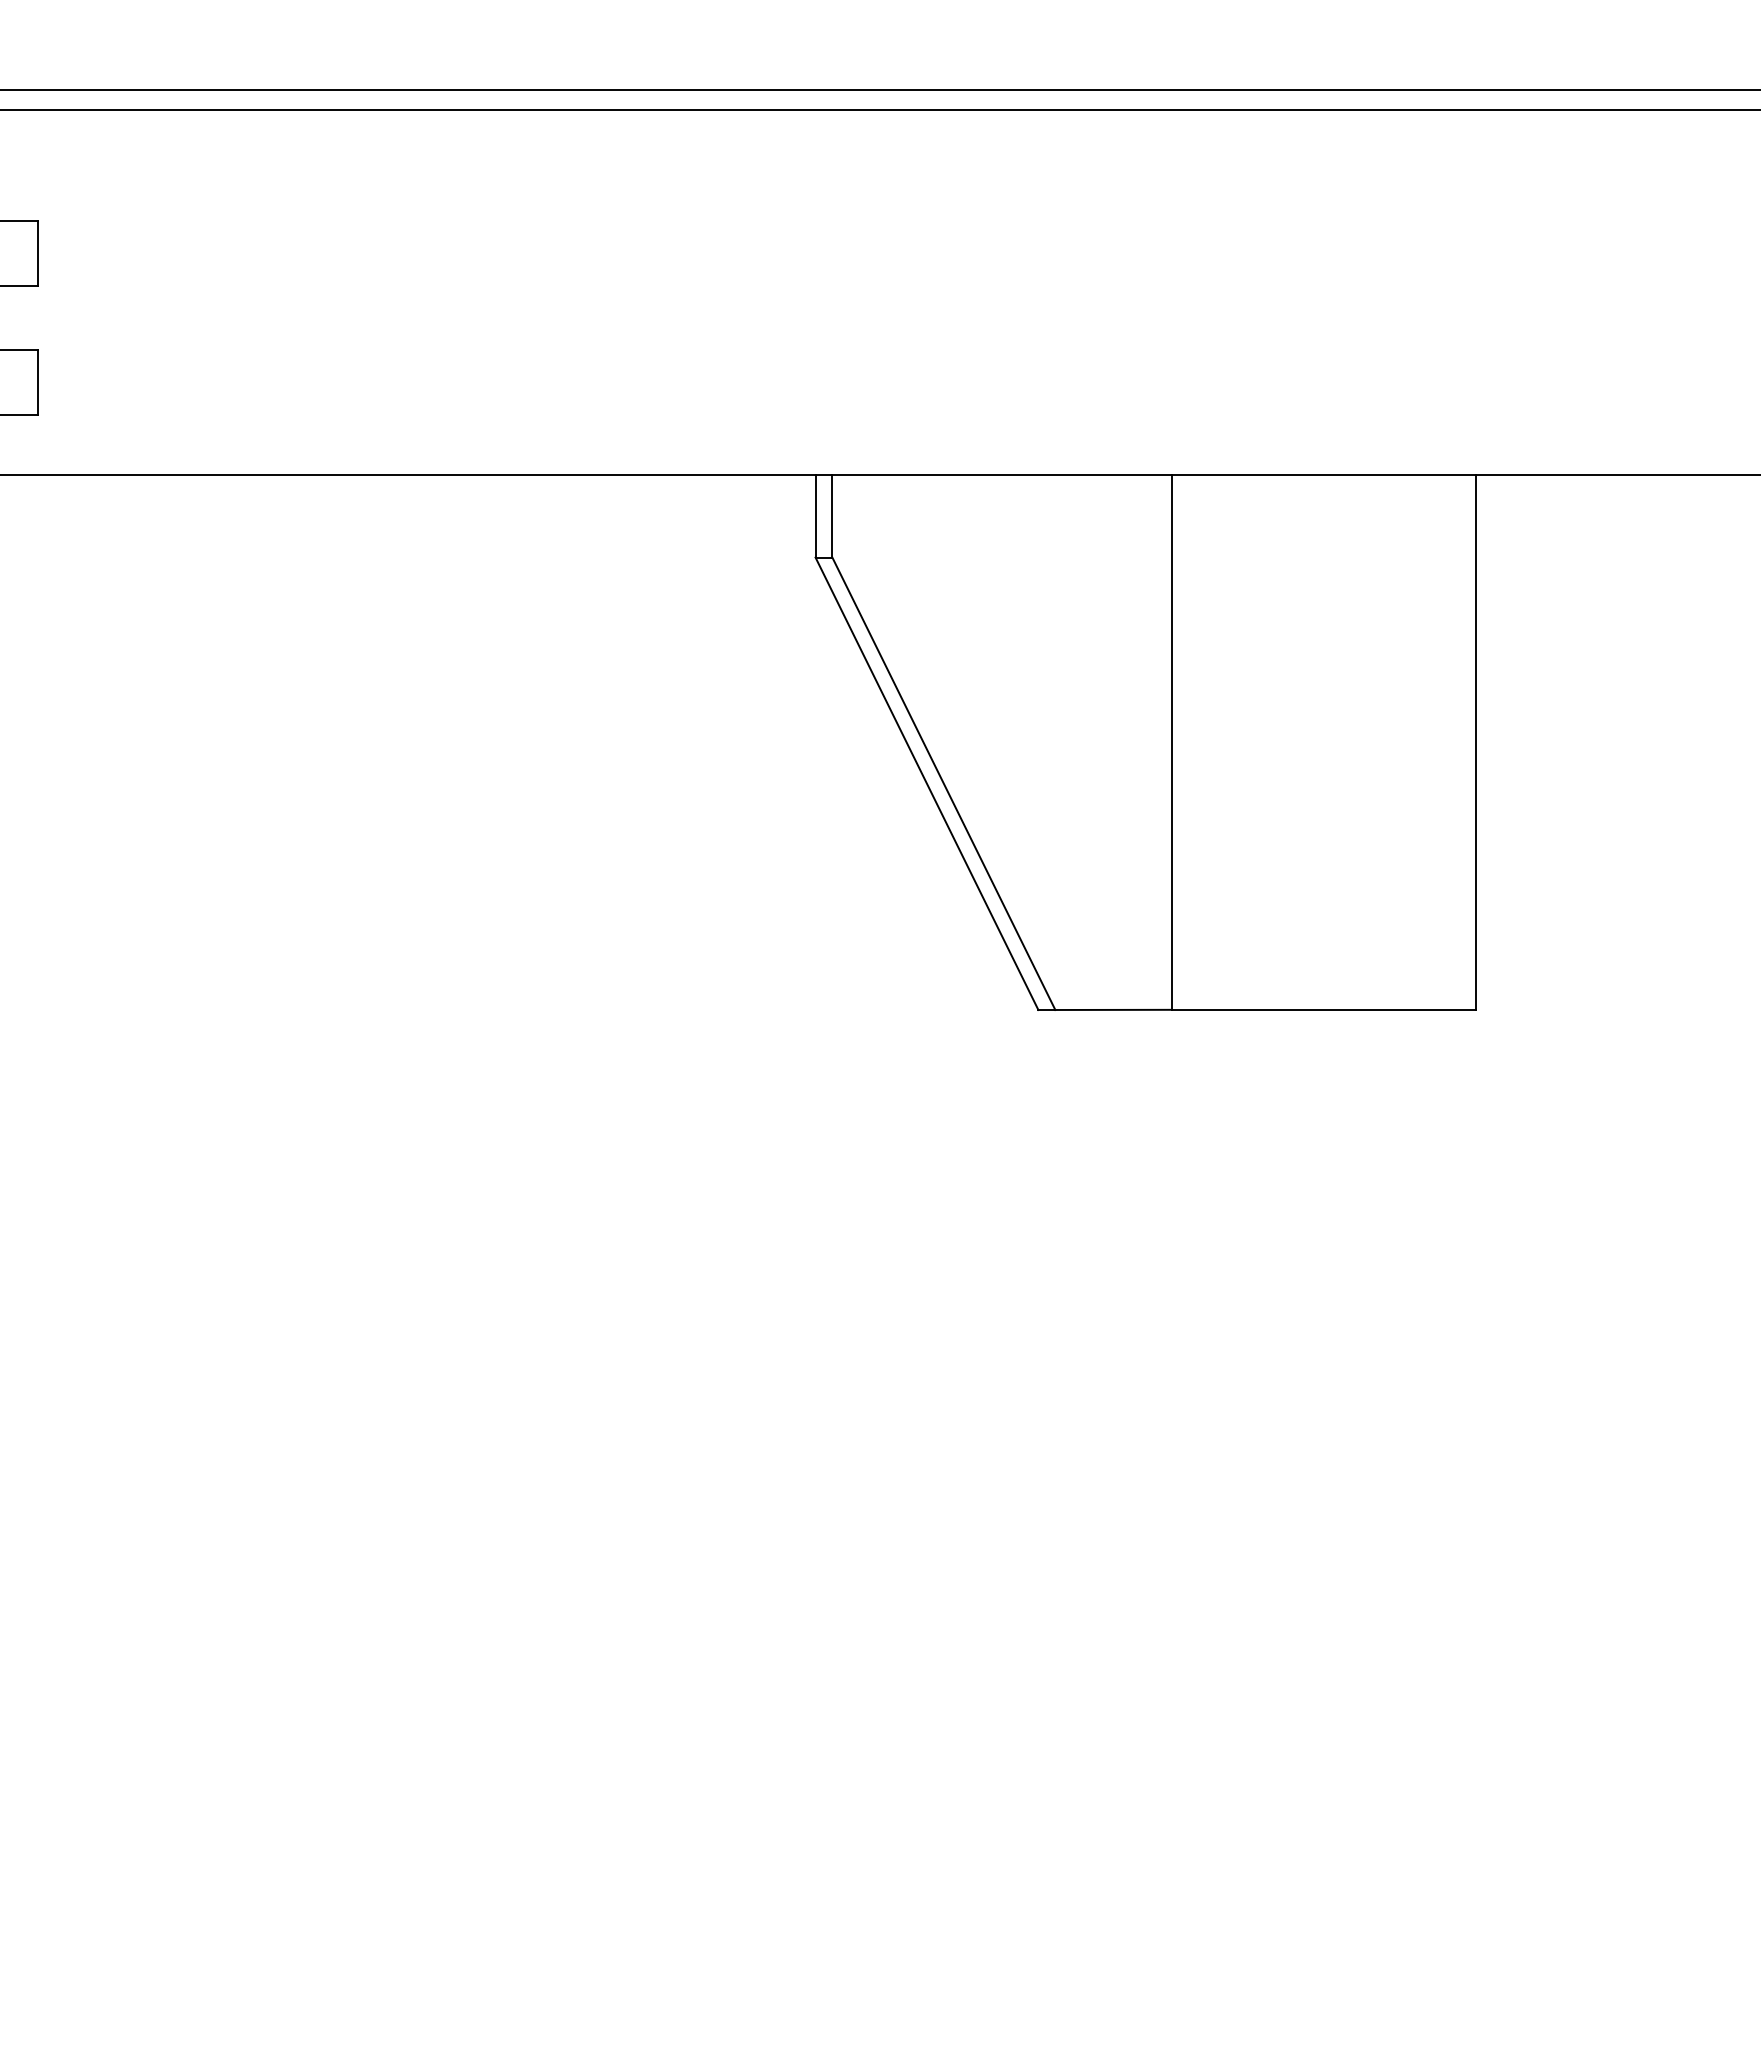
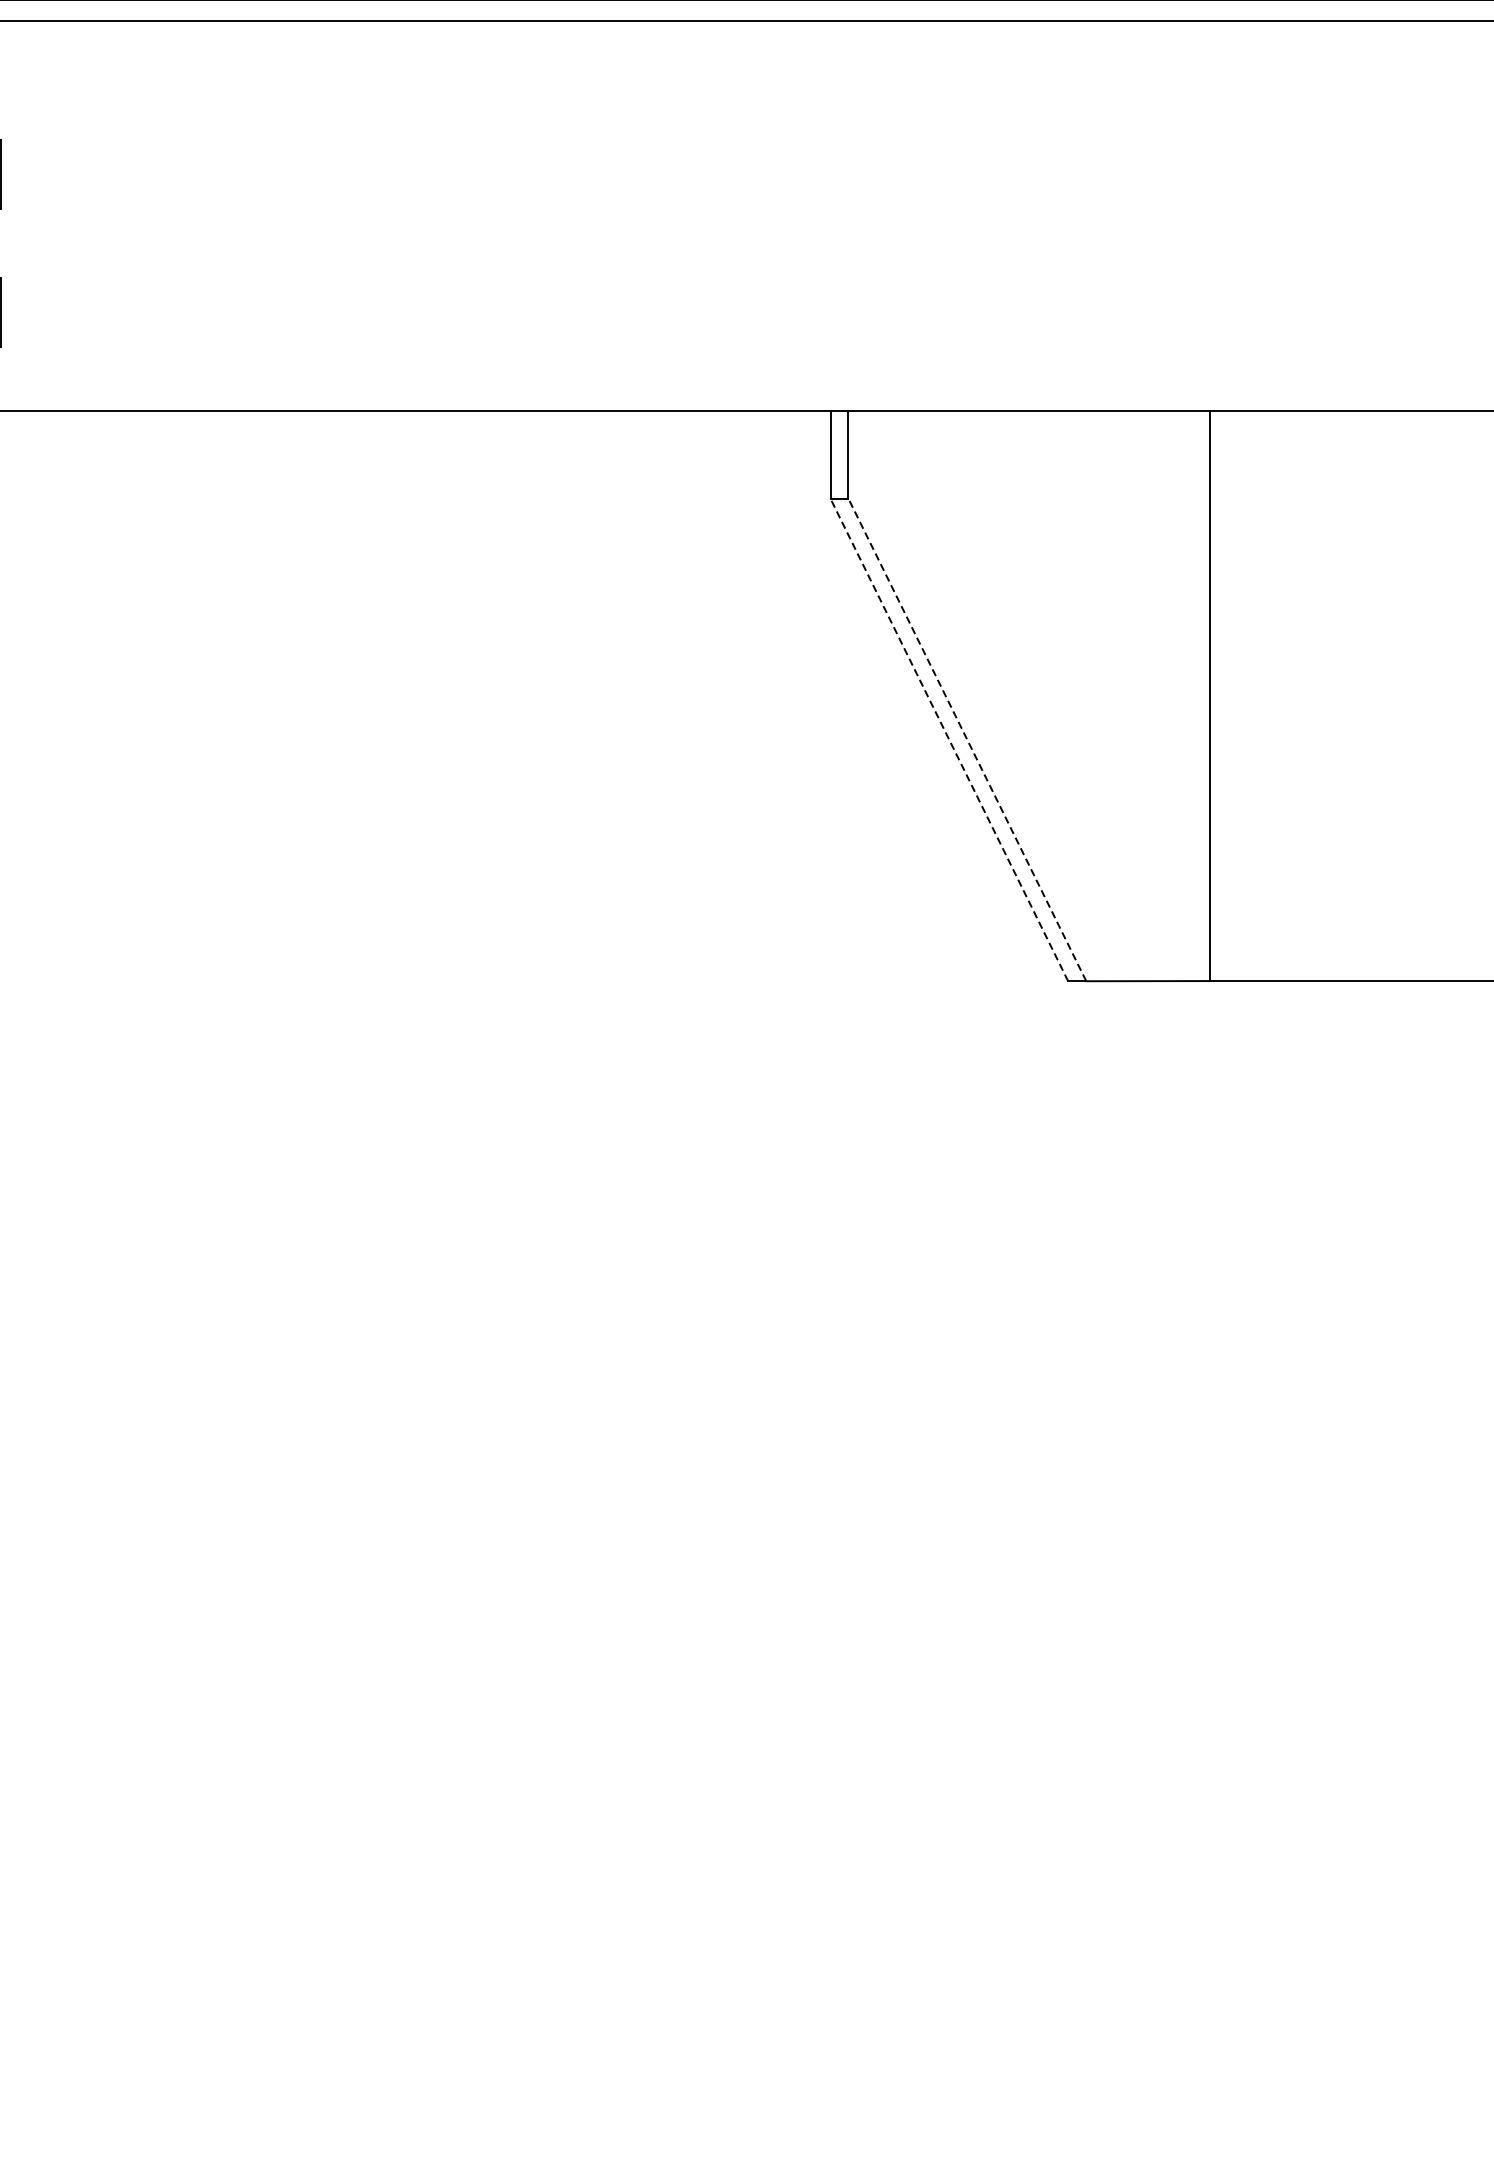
line: (926, 783) -> (948, 739), solid -> dashed
line: (943, 783) -> (966, 739), solid -> dashed

